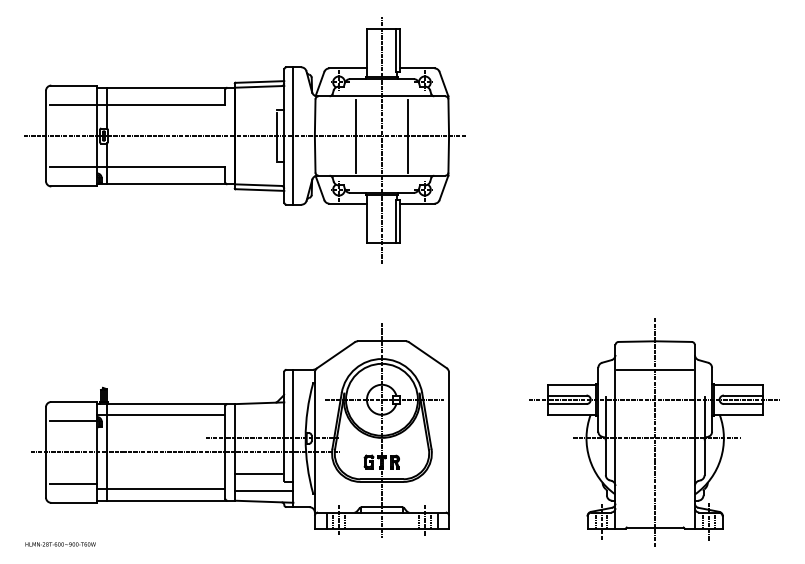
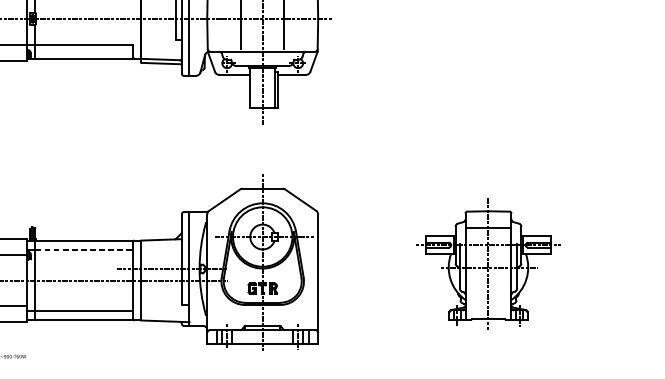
line: (166, 415) -> (84, 250), solid -> dashed
part: (654, 432) -> (488, 264), size x0.7
line: (258, 474) -> (160, 298), removed
line: (263, 490) -> (164, 312), removed

